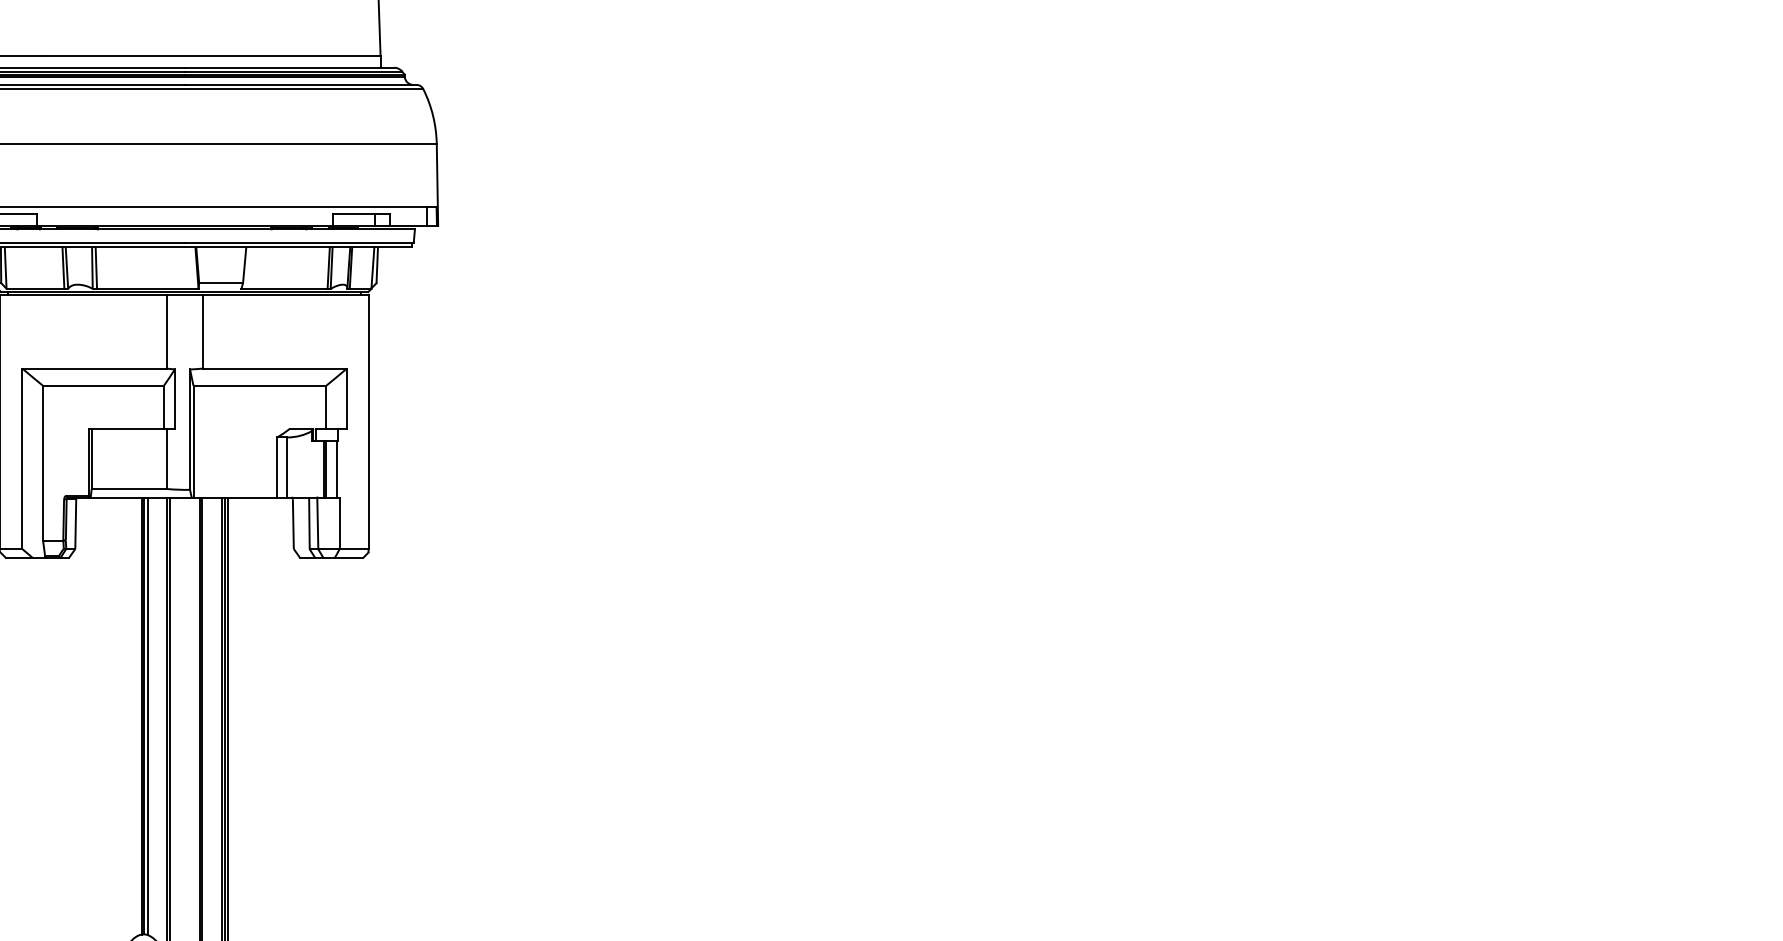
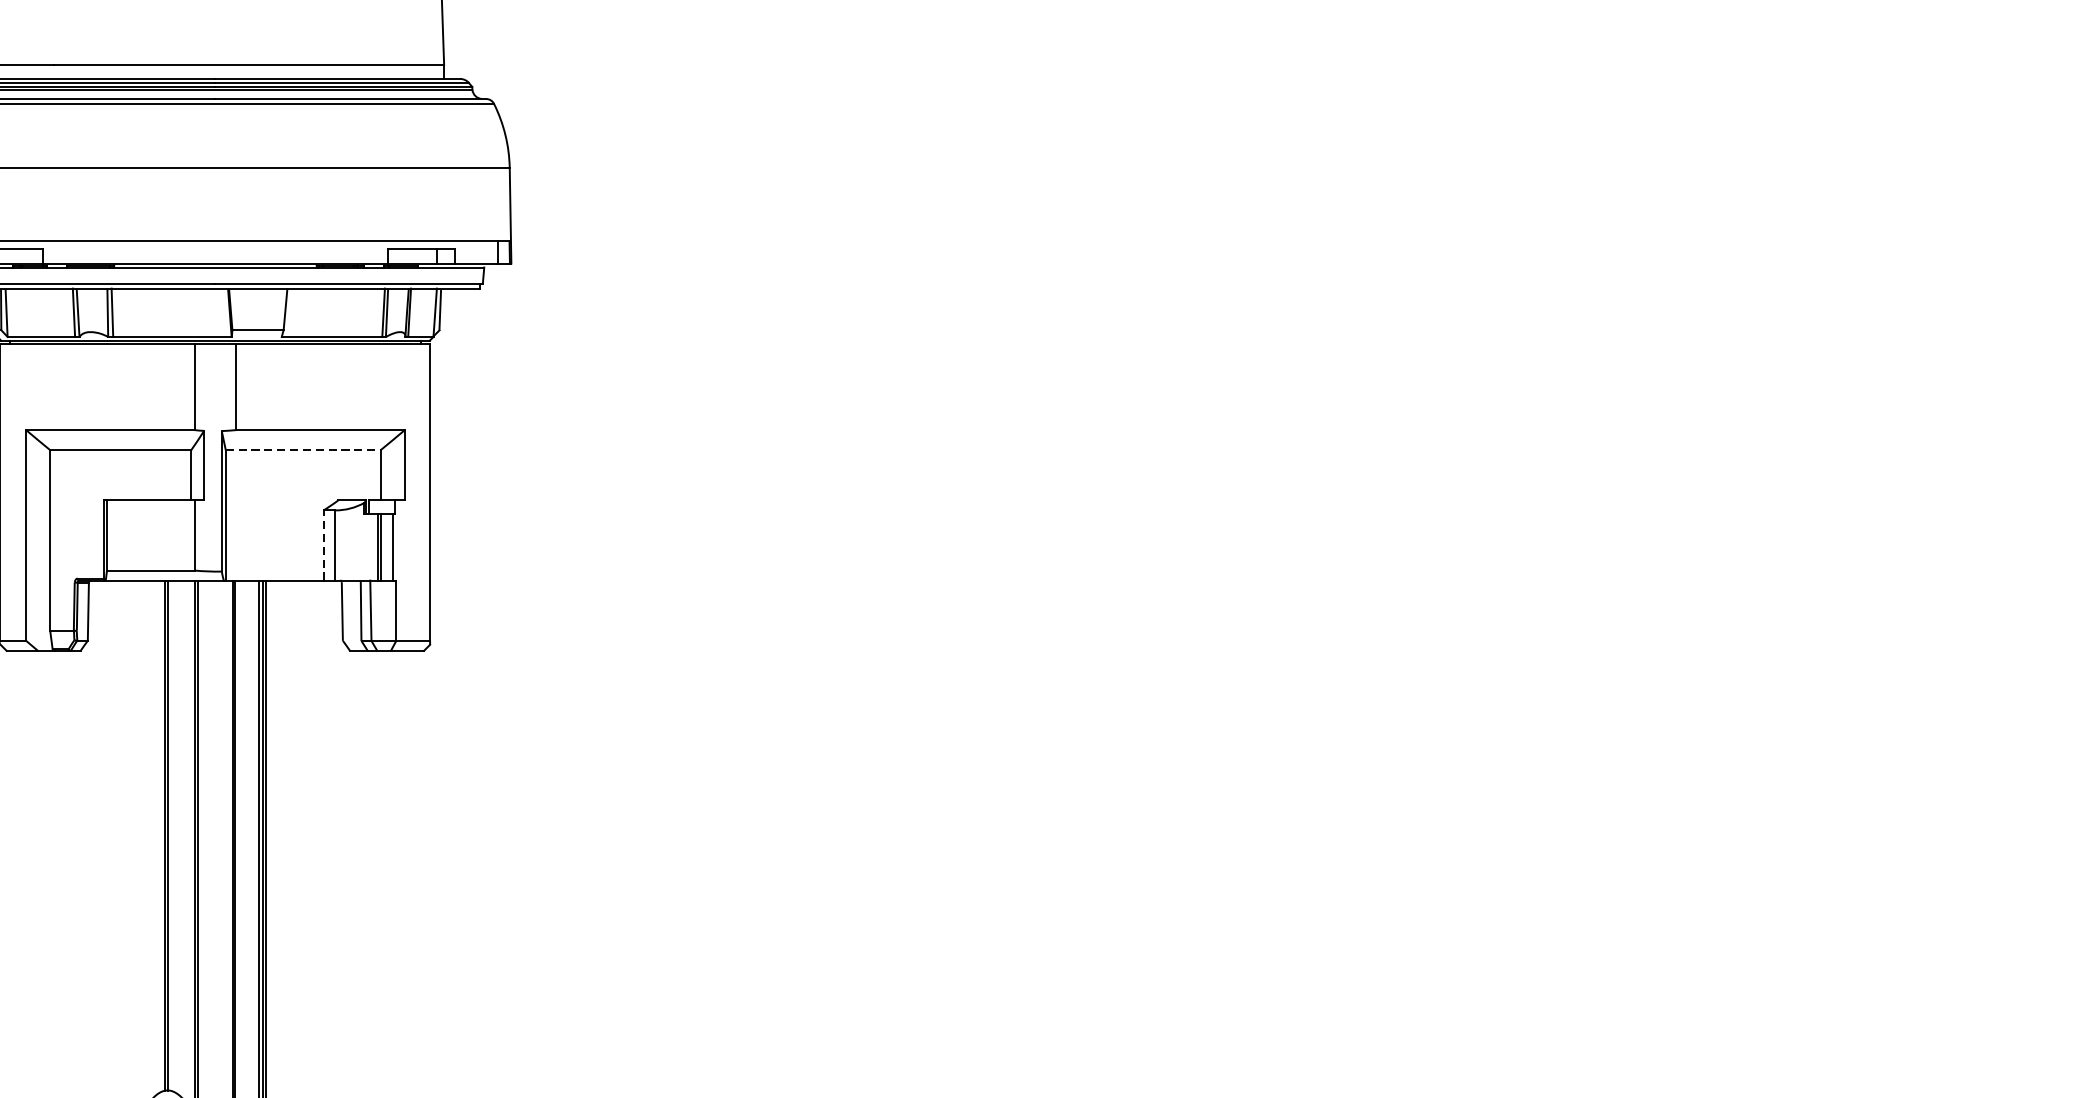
line: (260, 385) -> (303, 449), solid -> dashed
line: (277, 466) -> (323, 544), solid -> dashed
line: (147, 716) -> (172, 836), removed

